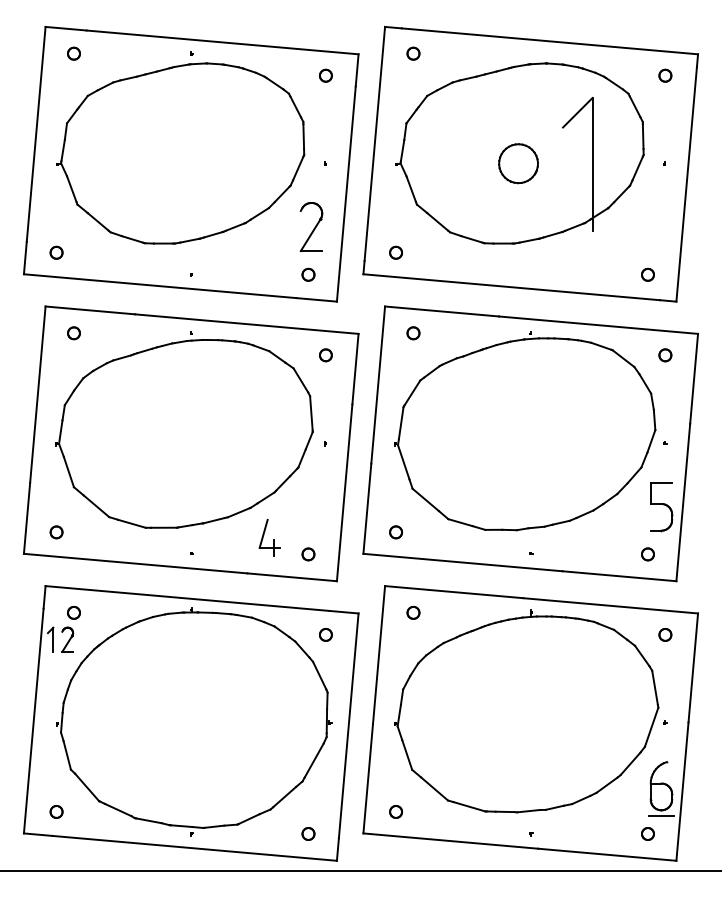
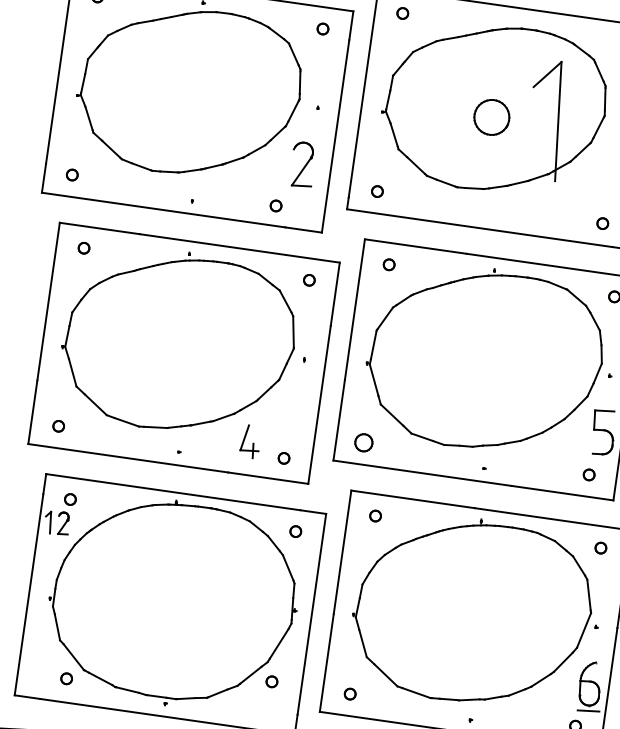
part: (308, 274) -> (276, 205), moved
part: (395, 532) -> (363, 442), size x1.6
part: (56, 811) -> (66, 678), moved
part: (308, 833) -> (271, 681), moved

